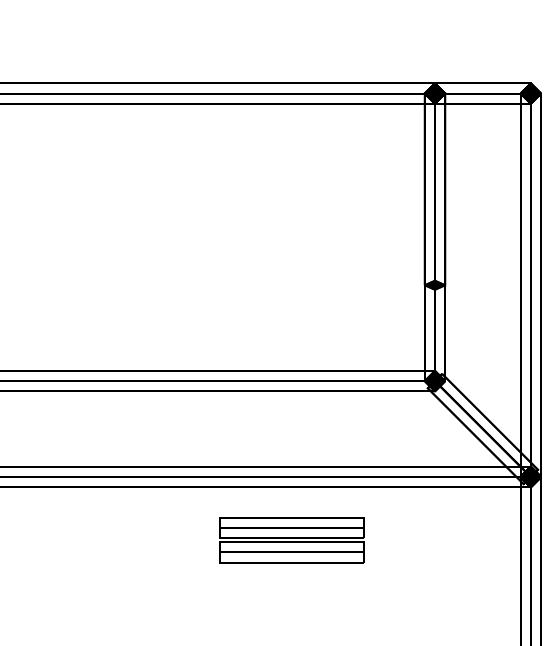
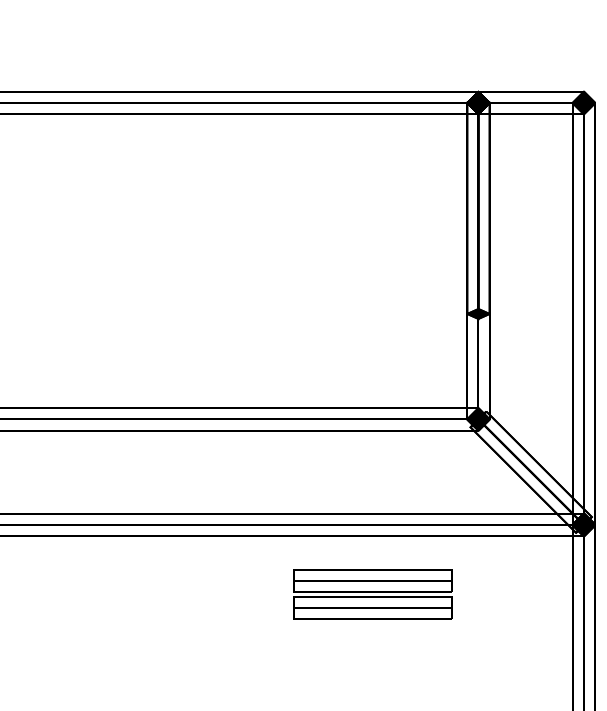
part: (291, 540) -> (372, 594), moved

